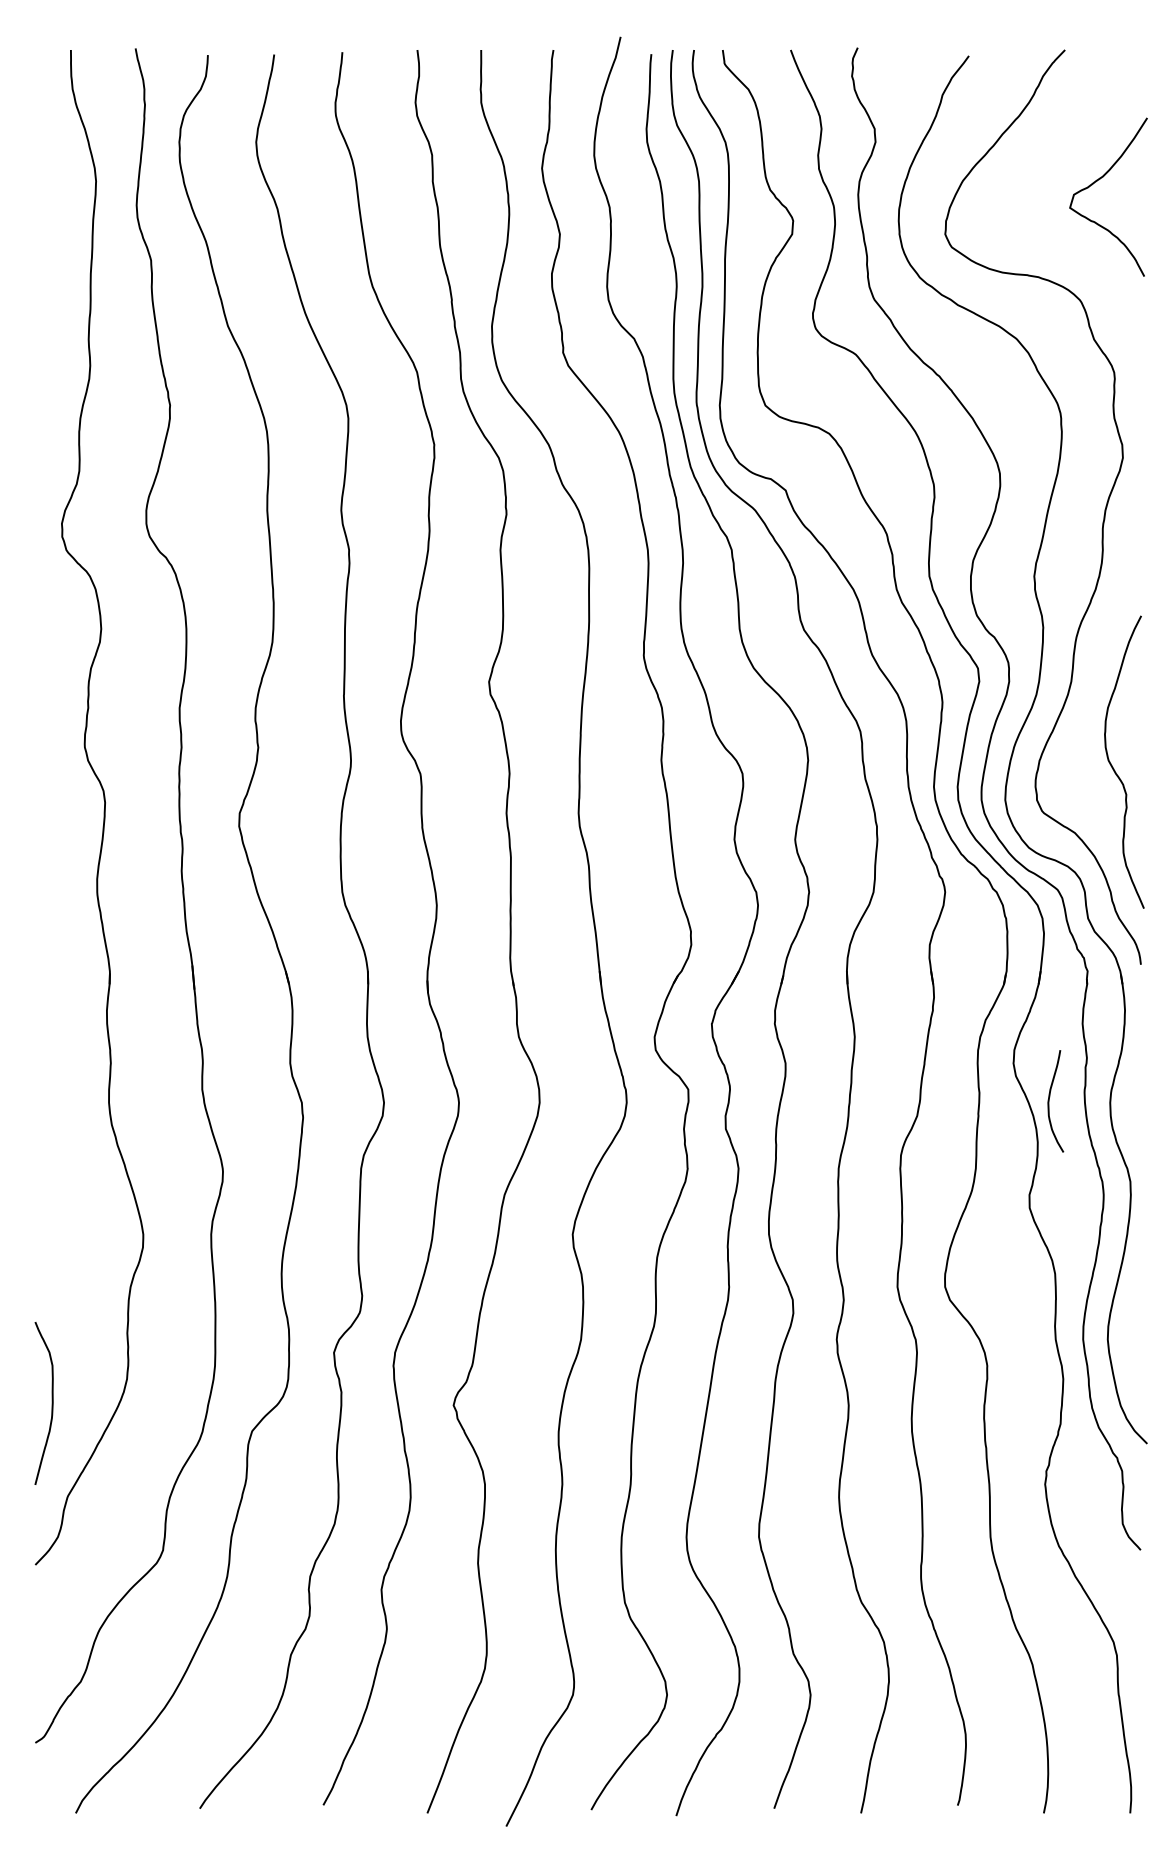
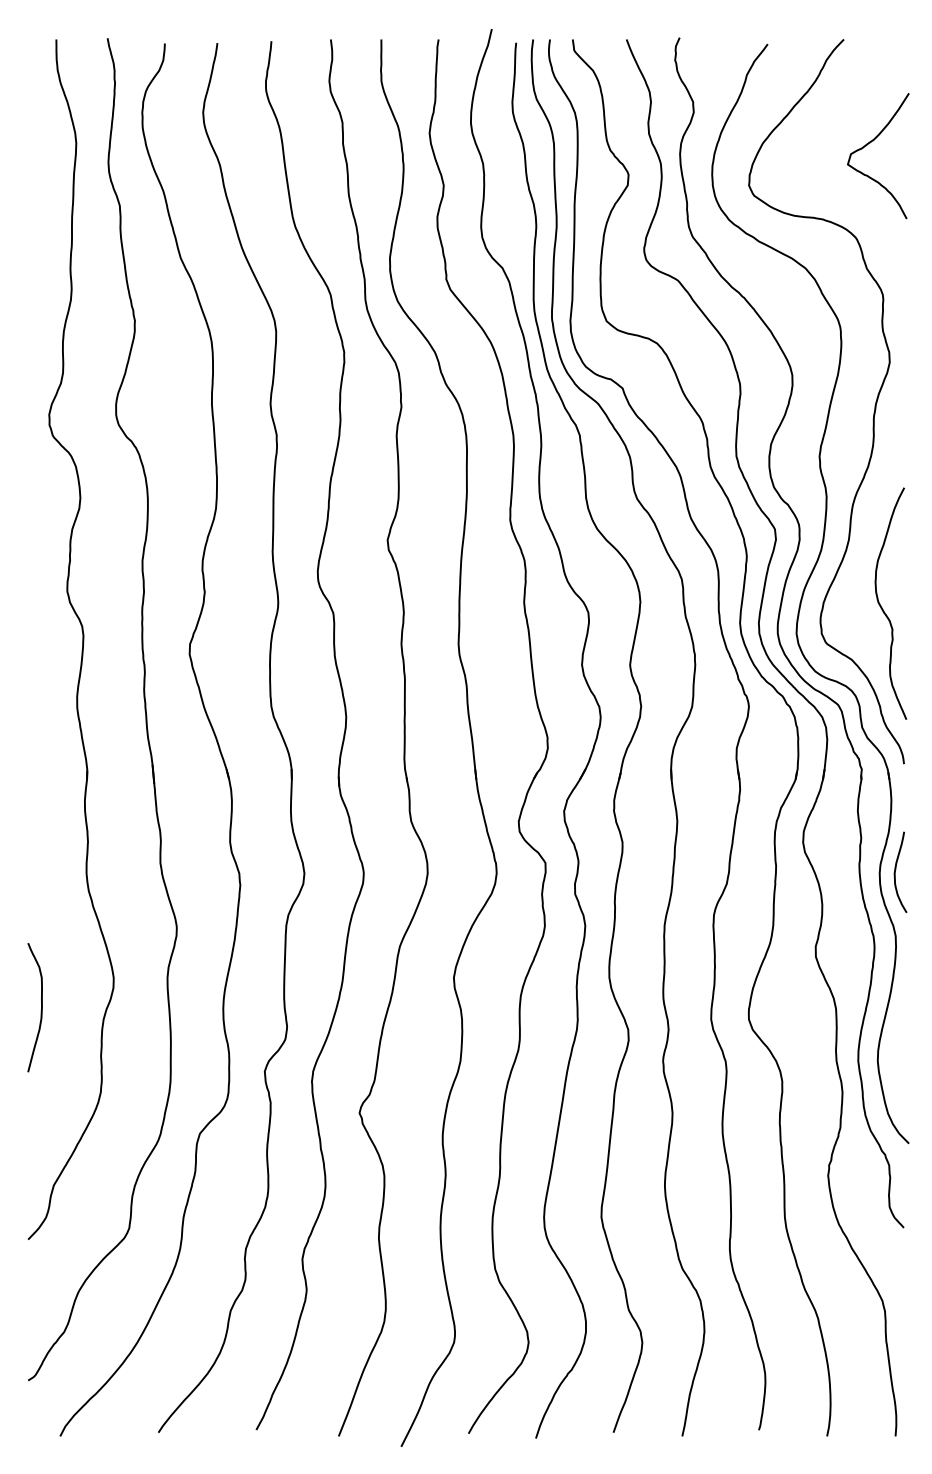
curve: (1050, 1097) -> (896, 869), moved
curve: (52, 1403) -> (41, 1007), moved

